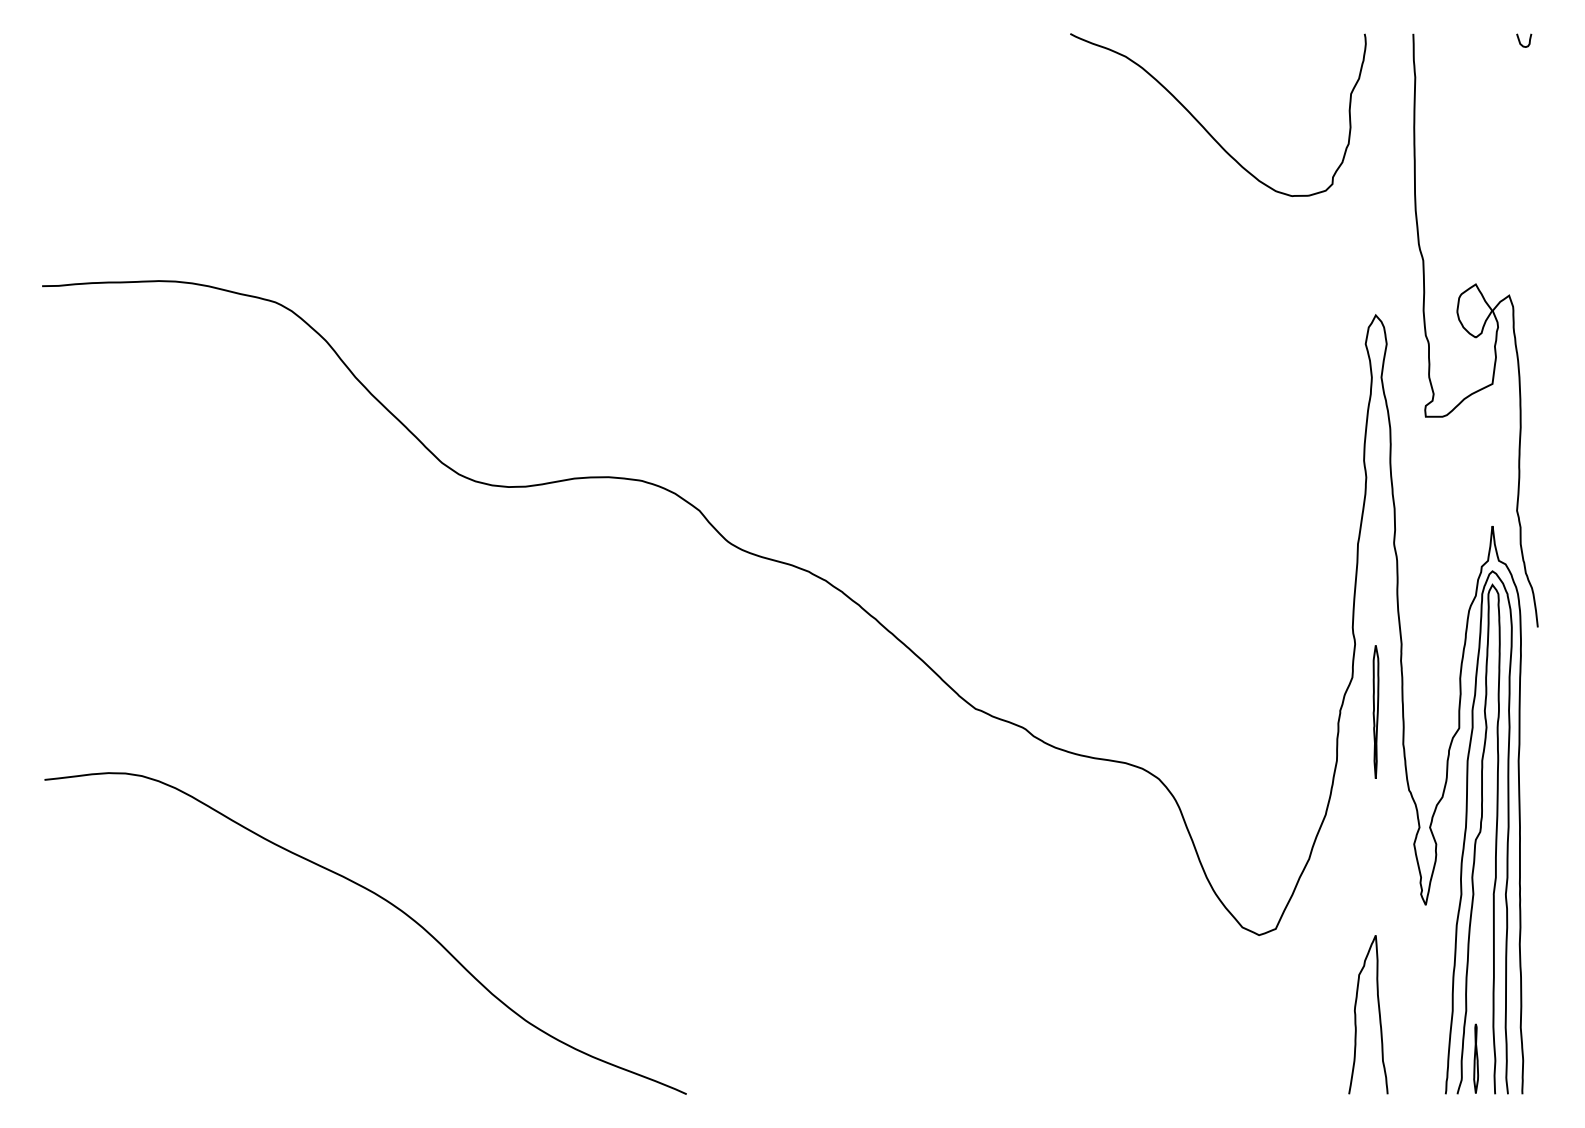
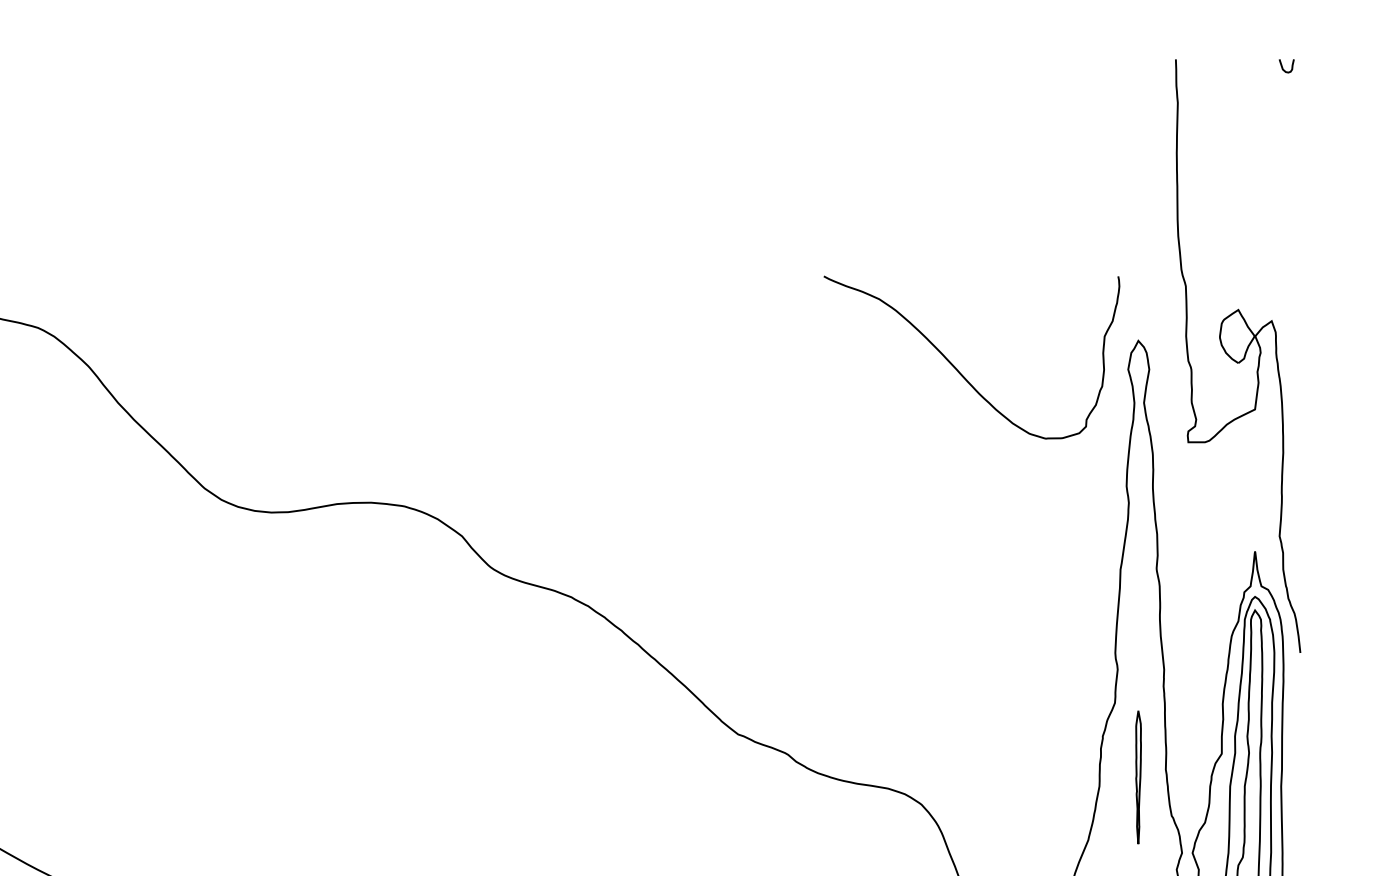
curve: (1202, 124) -> (956, 367), moved
part: (1375, 711) -> (1138, 777), moved

